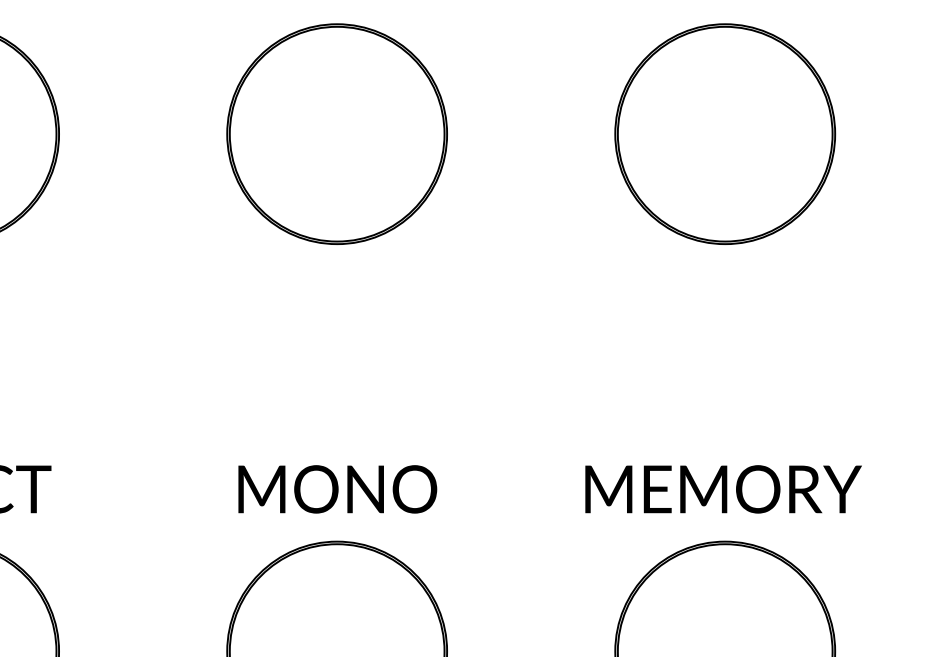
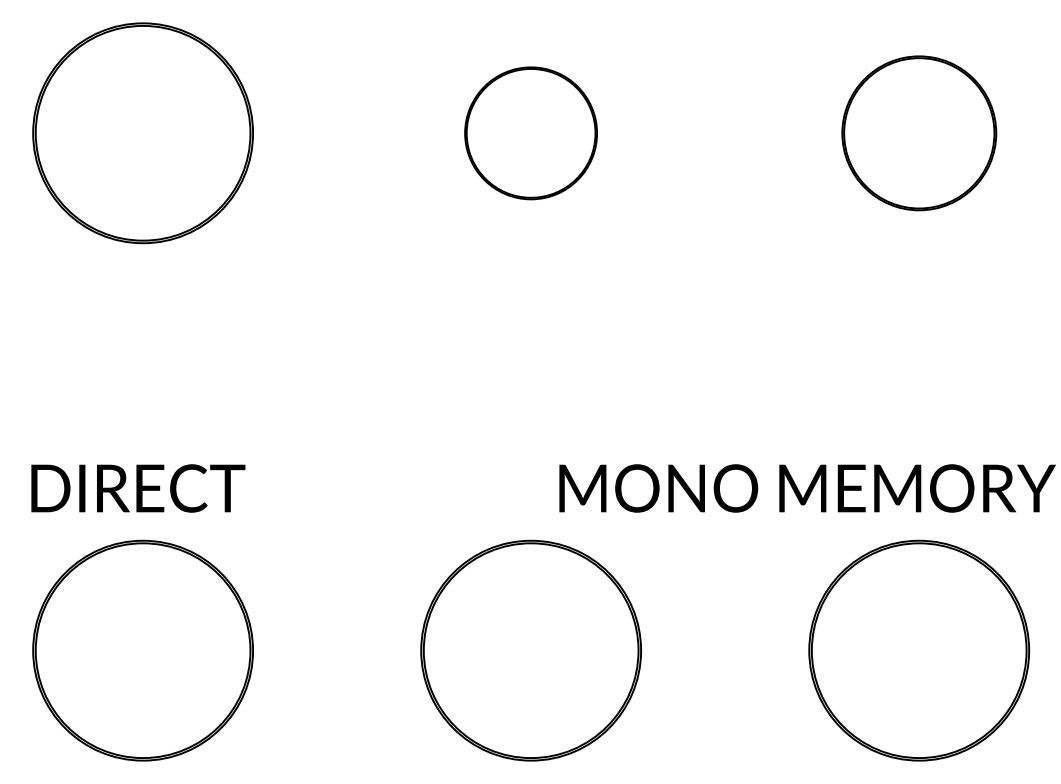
part: (336, 134) -> (530, 133), size x0.6
part: (725, 134) -> (919, 133), size x0.7
text: (337, 489) -> (658, 488), moved

